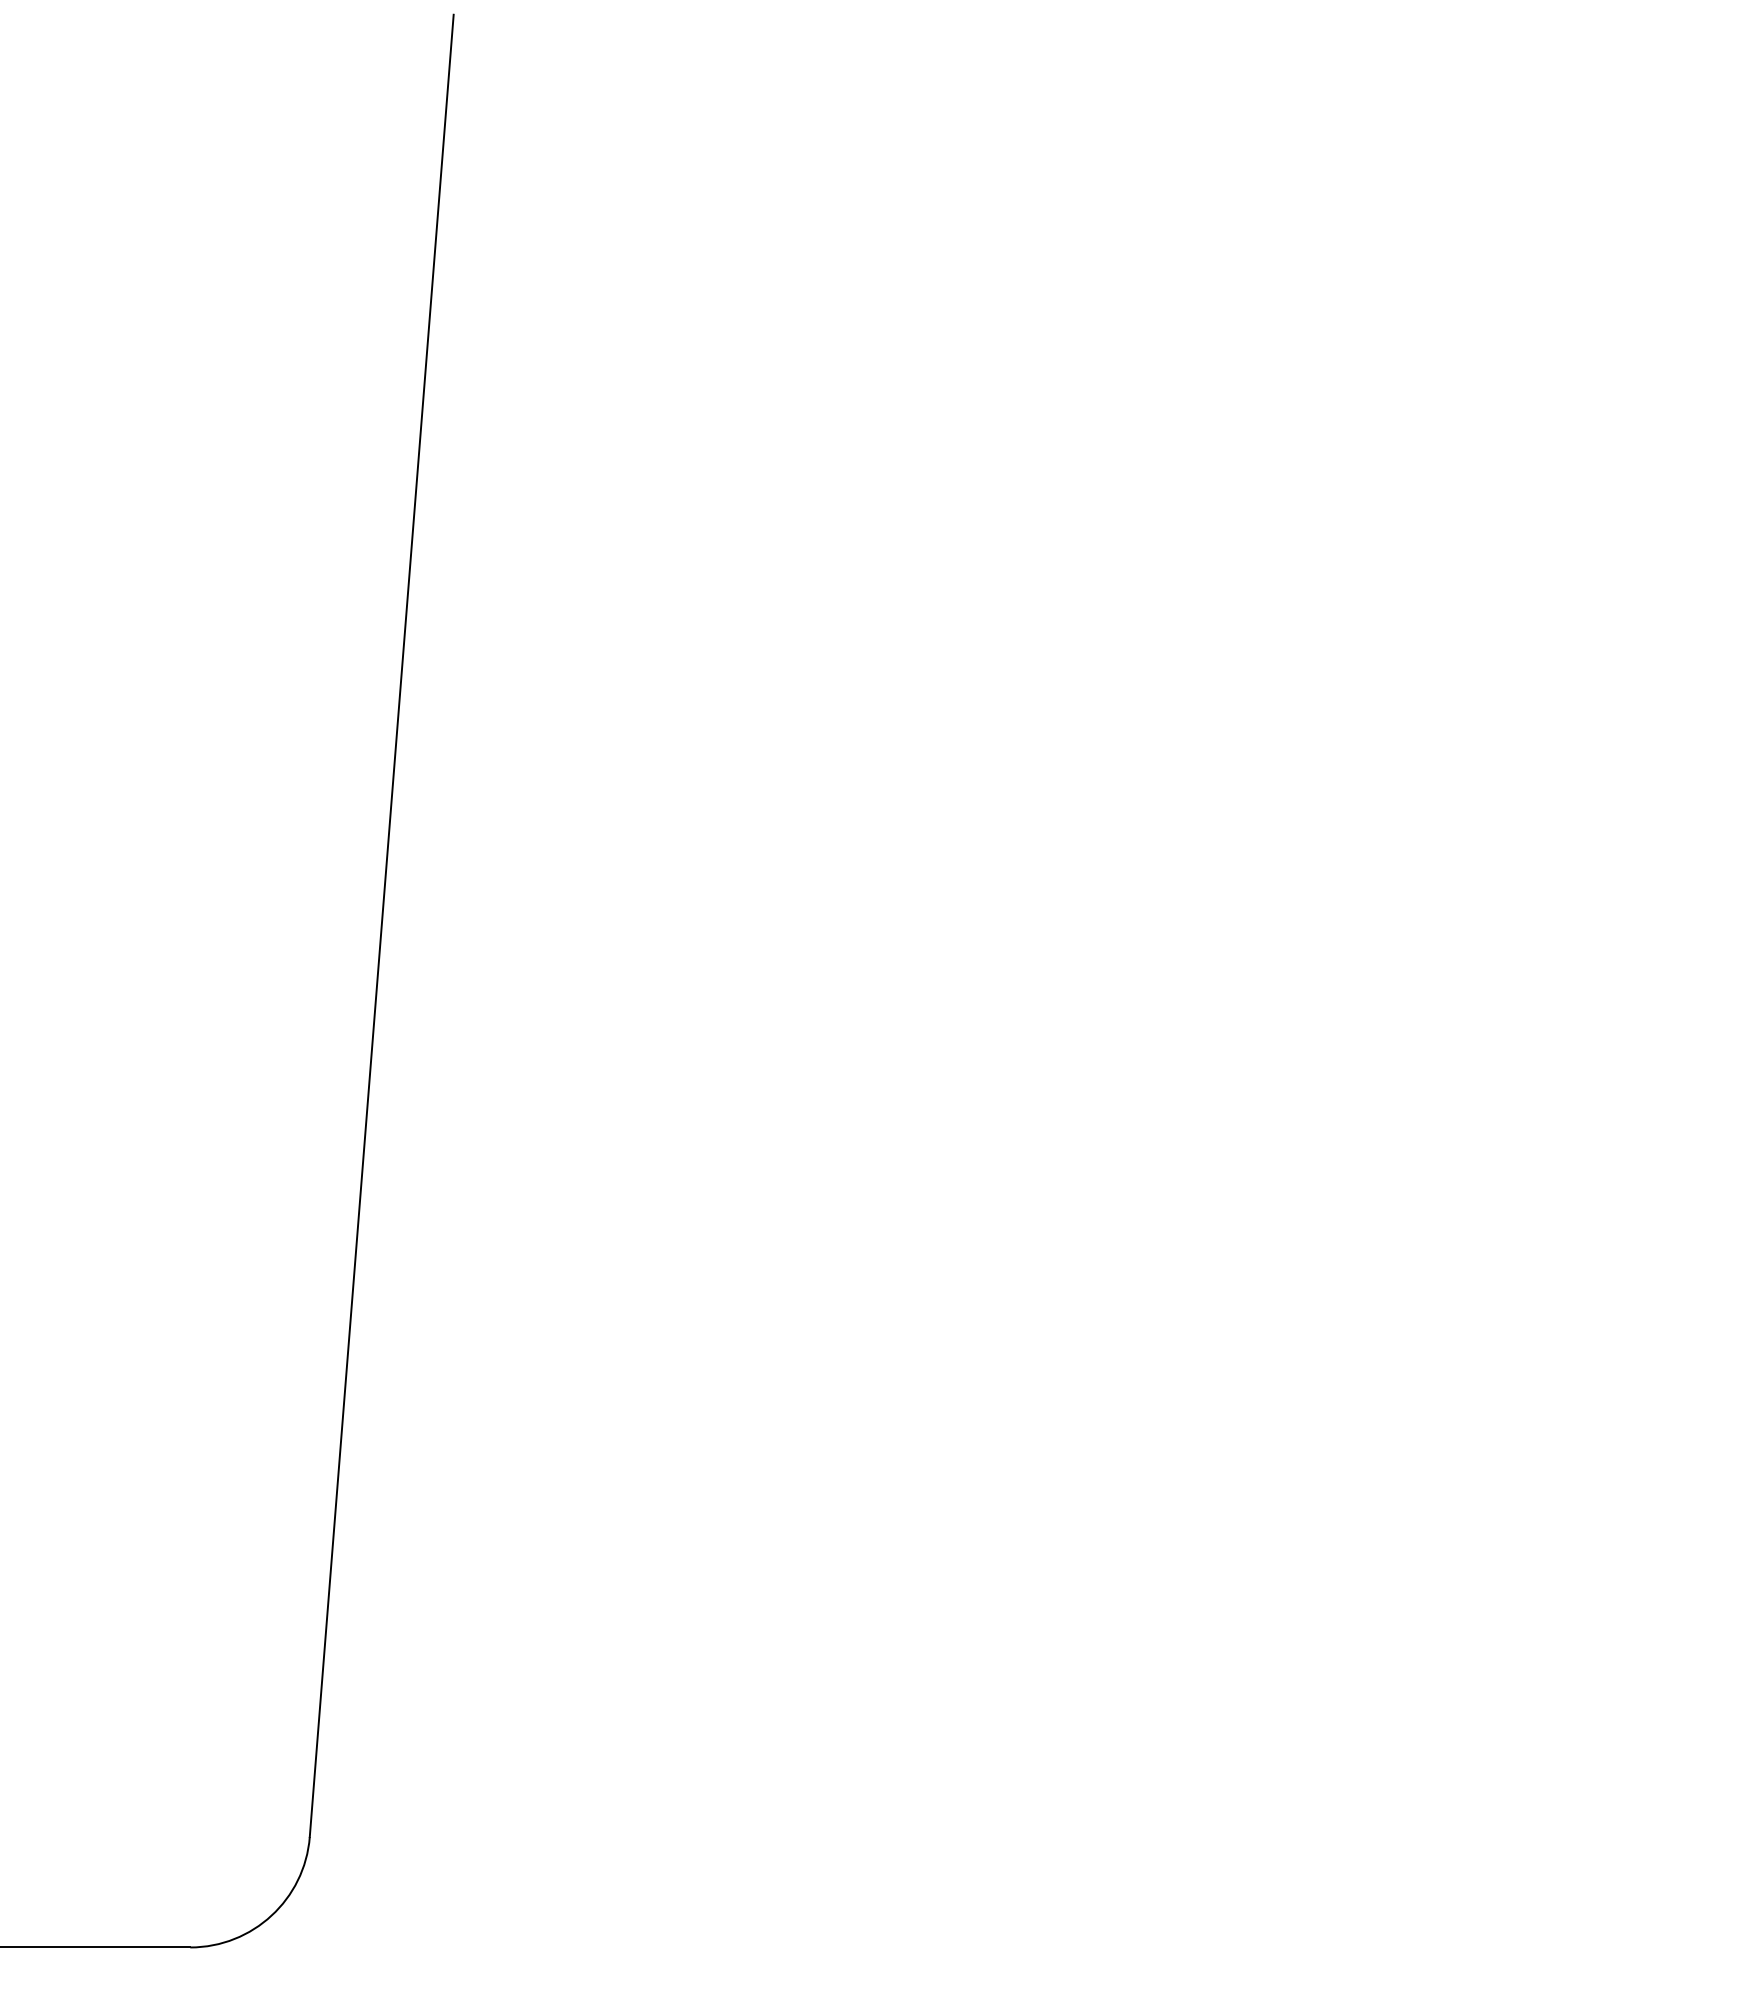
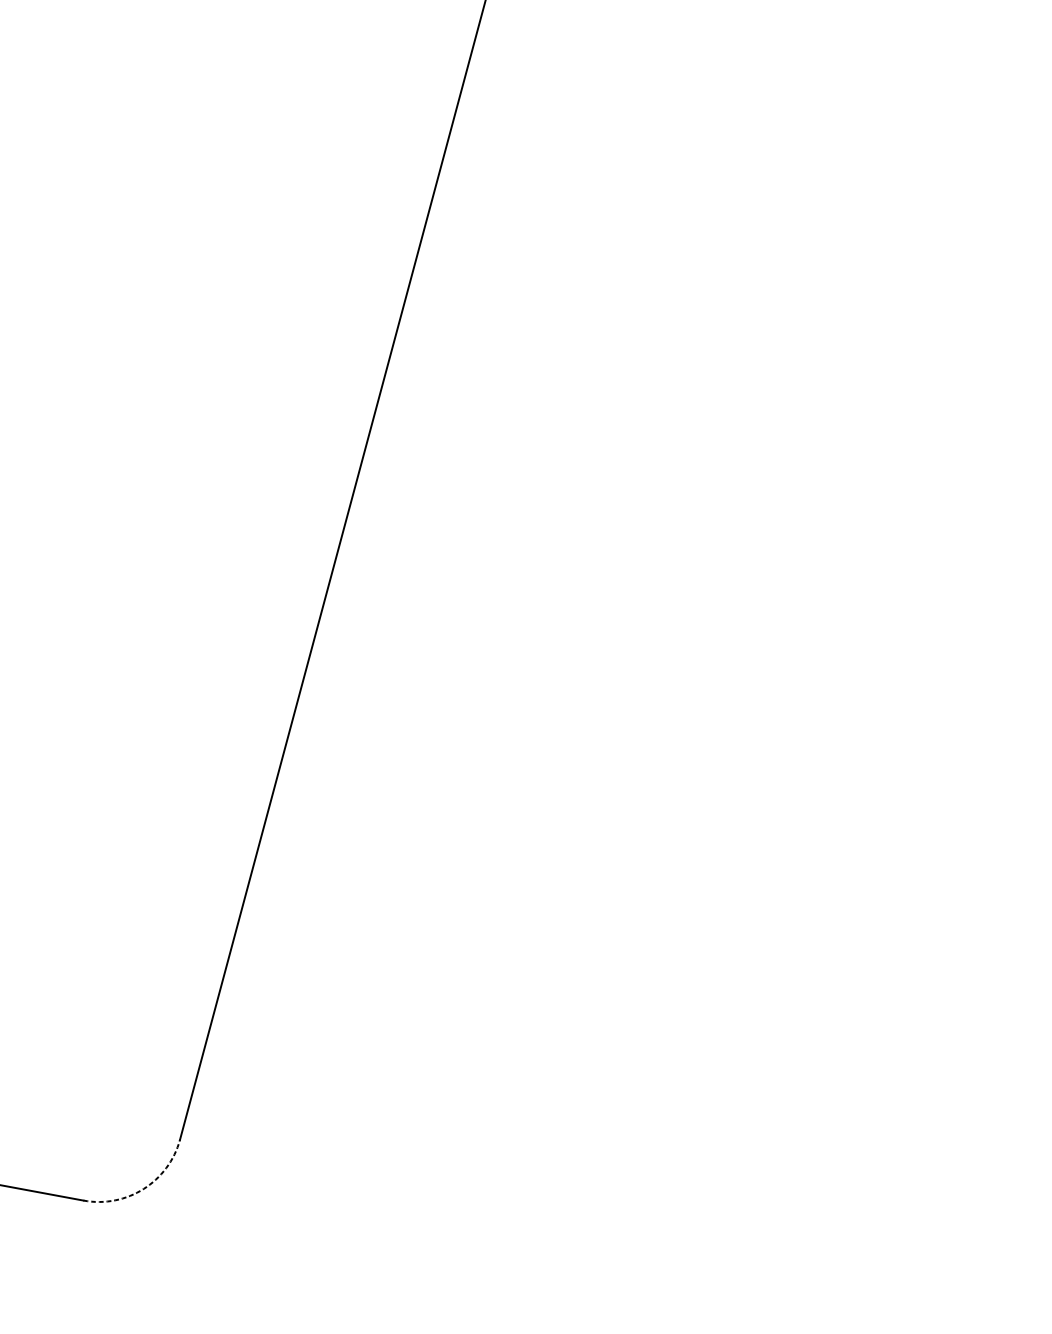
arc: (271, 1915) -> (143, 1188), solid -> dashed

